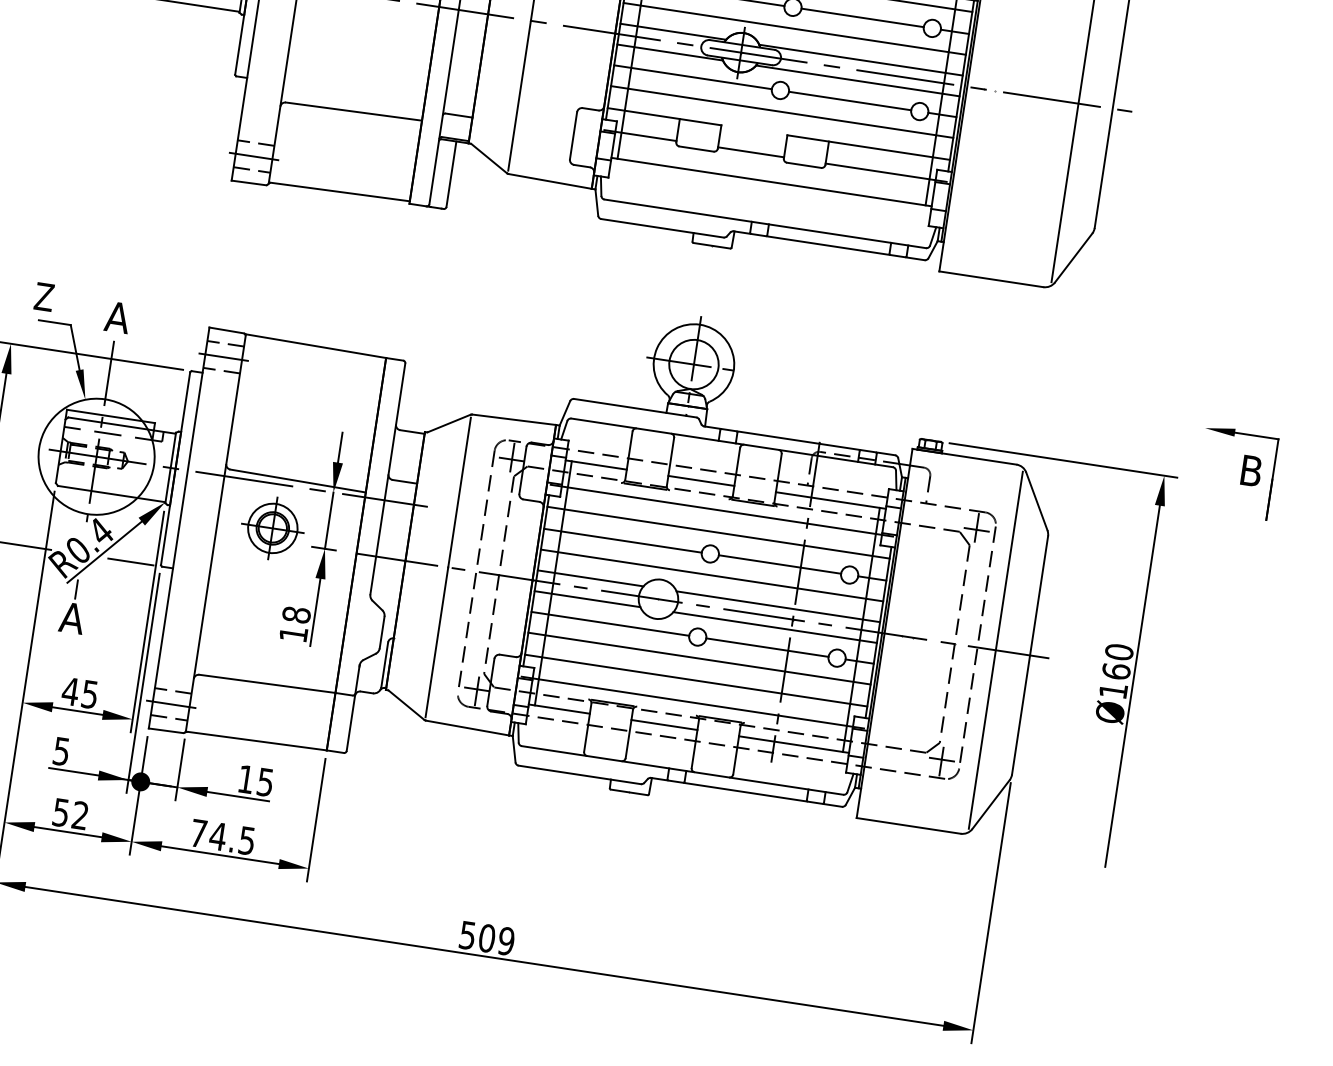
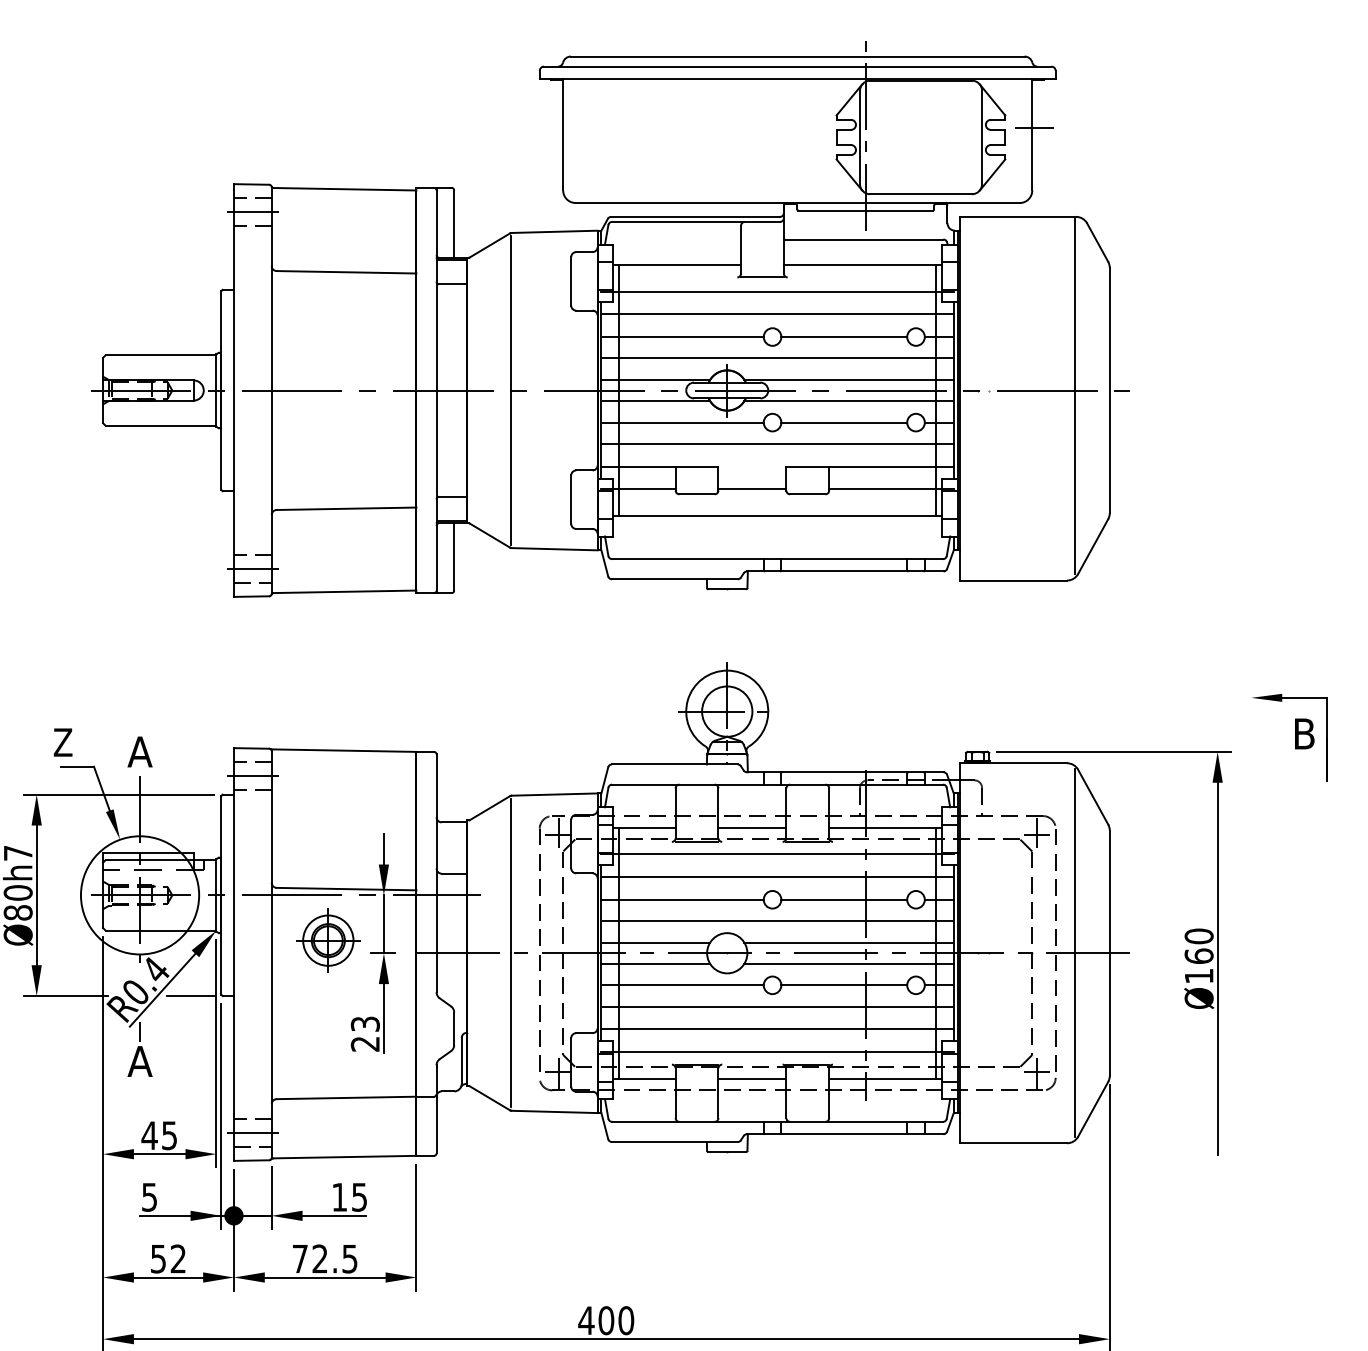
text: (294, 623) -> (364, 1033), 18 -> 23
text: (217, 835) -> (319, 1258), 74.5 -> 72.5
text: (487, 938) -> (606, 1320), 509 -> 400

